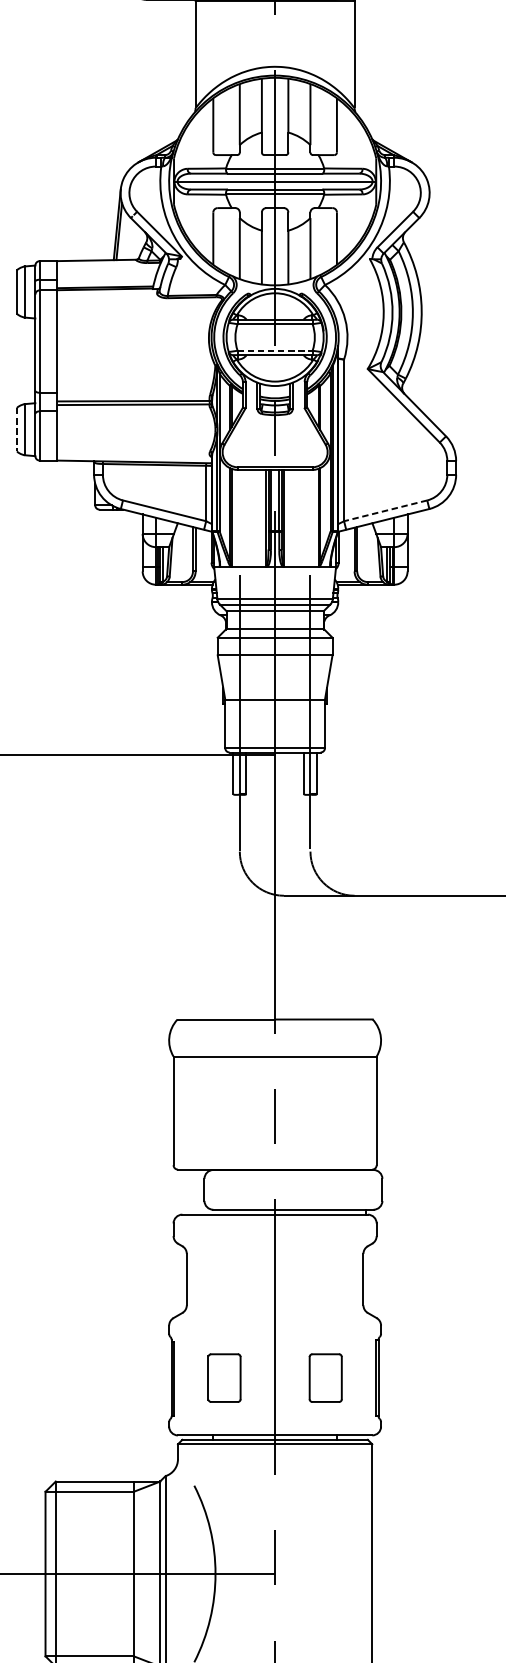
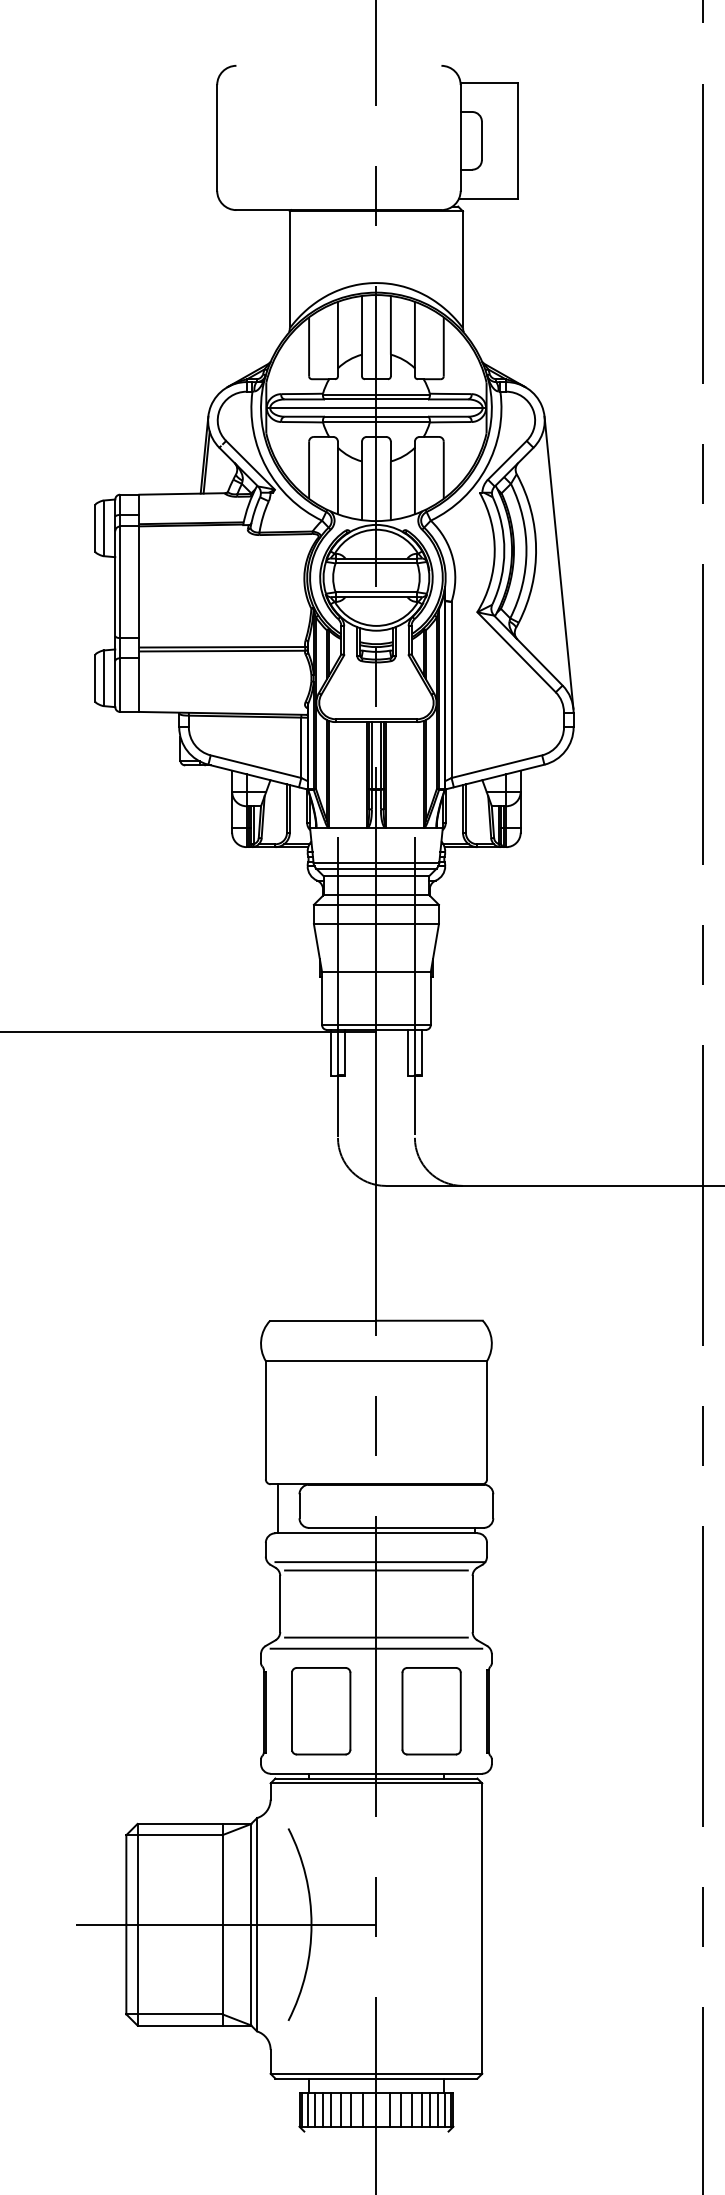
line: (442, 323) -> (558, 562), added
line: (275, 350) -> (376, 592), dashed -> solid
line: (17, 429) -> (95, 678), dashed -> solid
line: (385, 510) -> (496, 766), dashed -> solid
line: (184, 1191) -> (277, 1508), added
line: (278, 1241) -> (380, 1562), added
line: (275, 1248) -> (376, 1570), added
line: (275, 1310) -> (376, 1637), added
line: (275, 1320) -> (376, 1648), added
part: (224, 1378) -> (321, 1711), size x1.67
part: (325, 1378) -> (431, 1711), size x1.67

